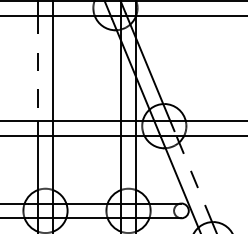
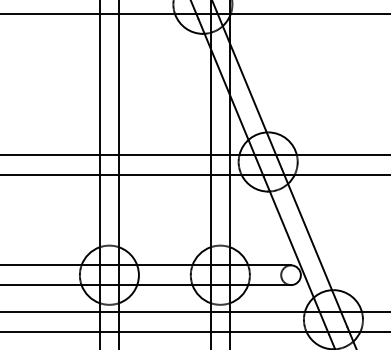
line: (38, 68) -> (99, 85), dashed -> solid
line: (192, 176) -> (306, 229), dashed -> solid

